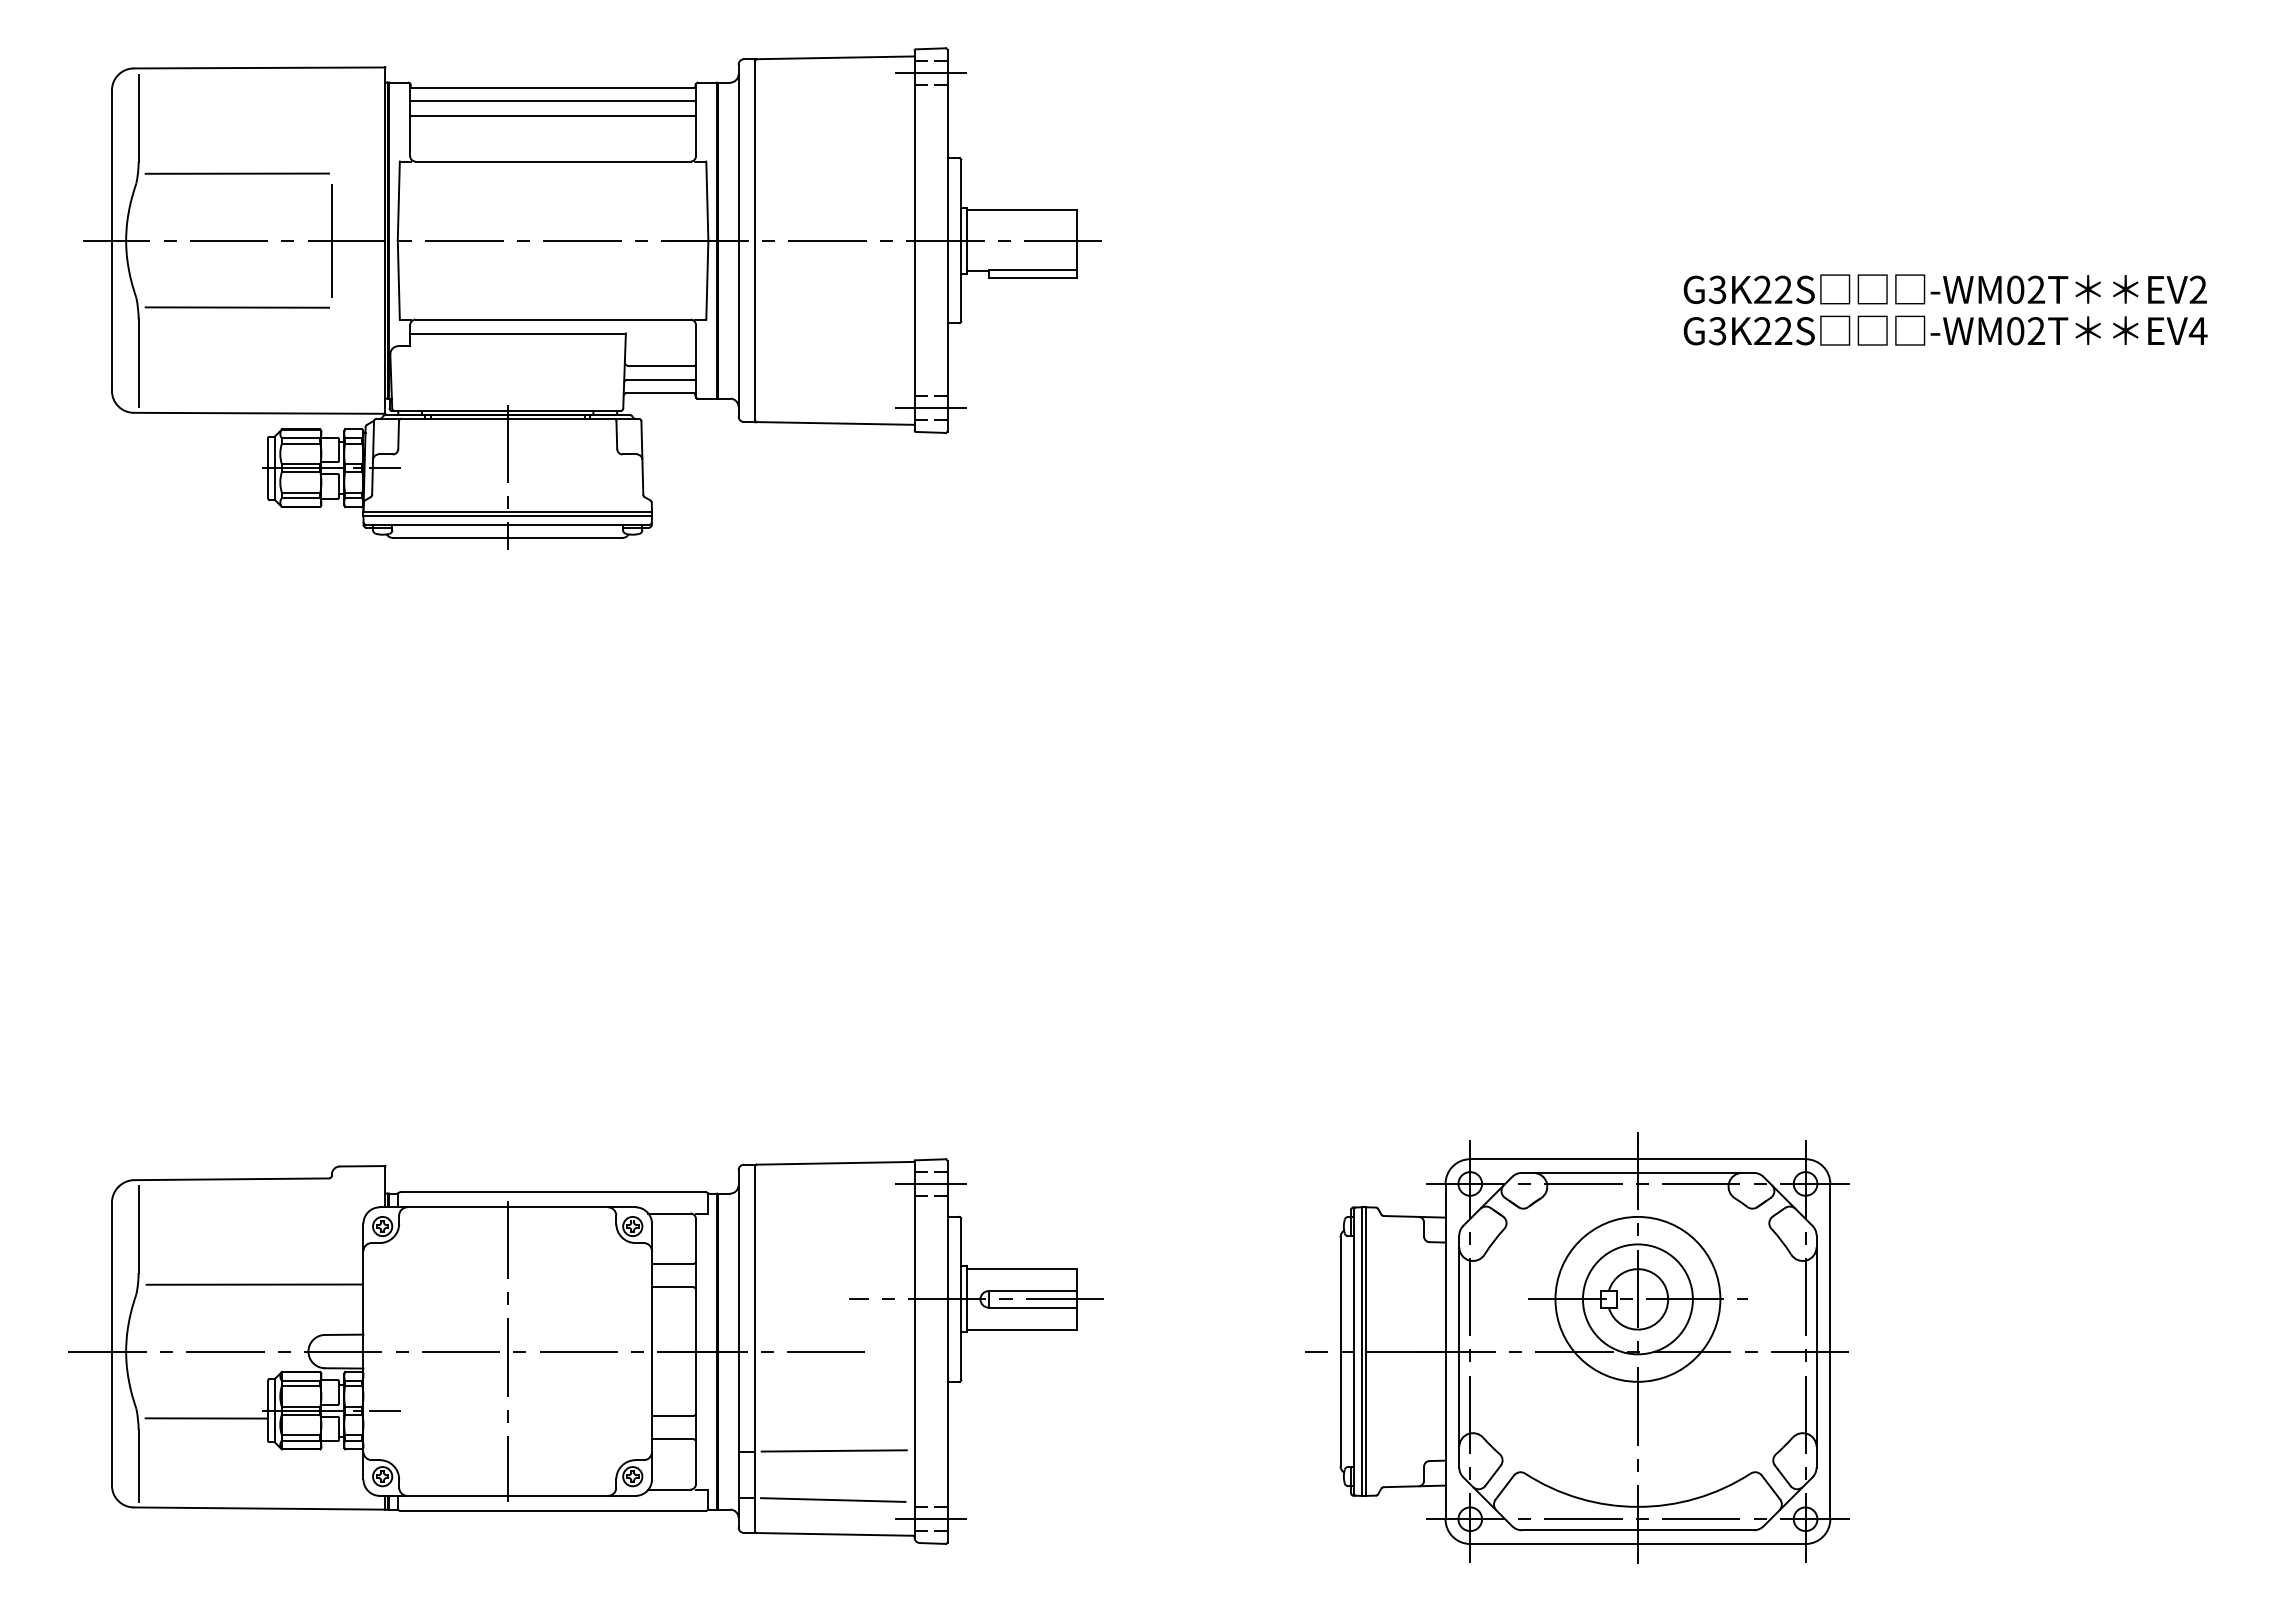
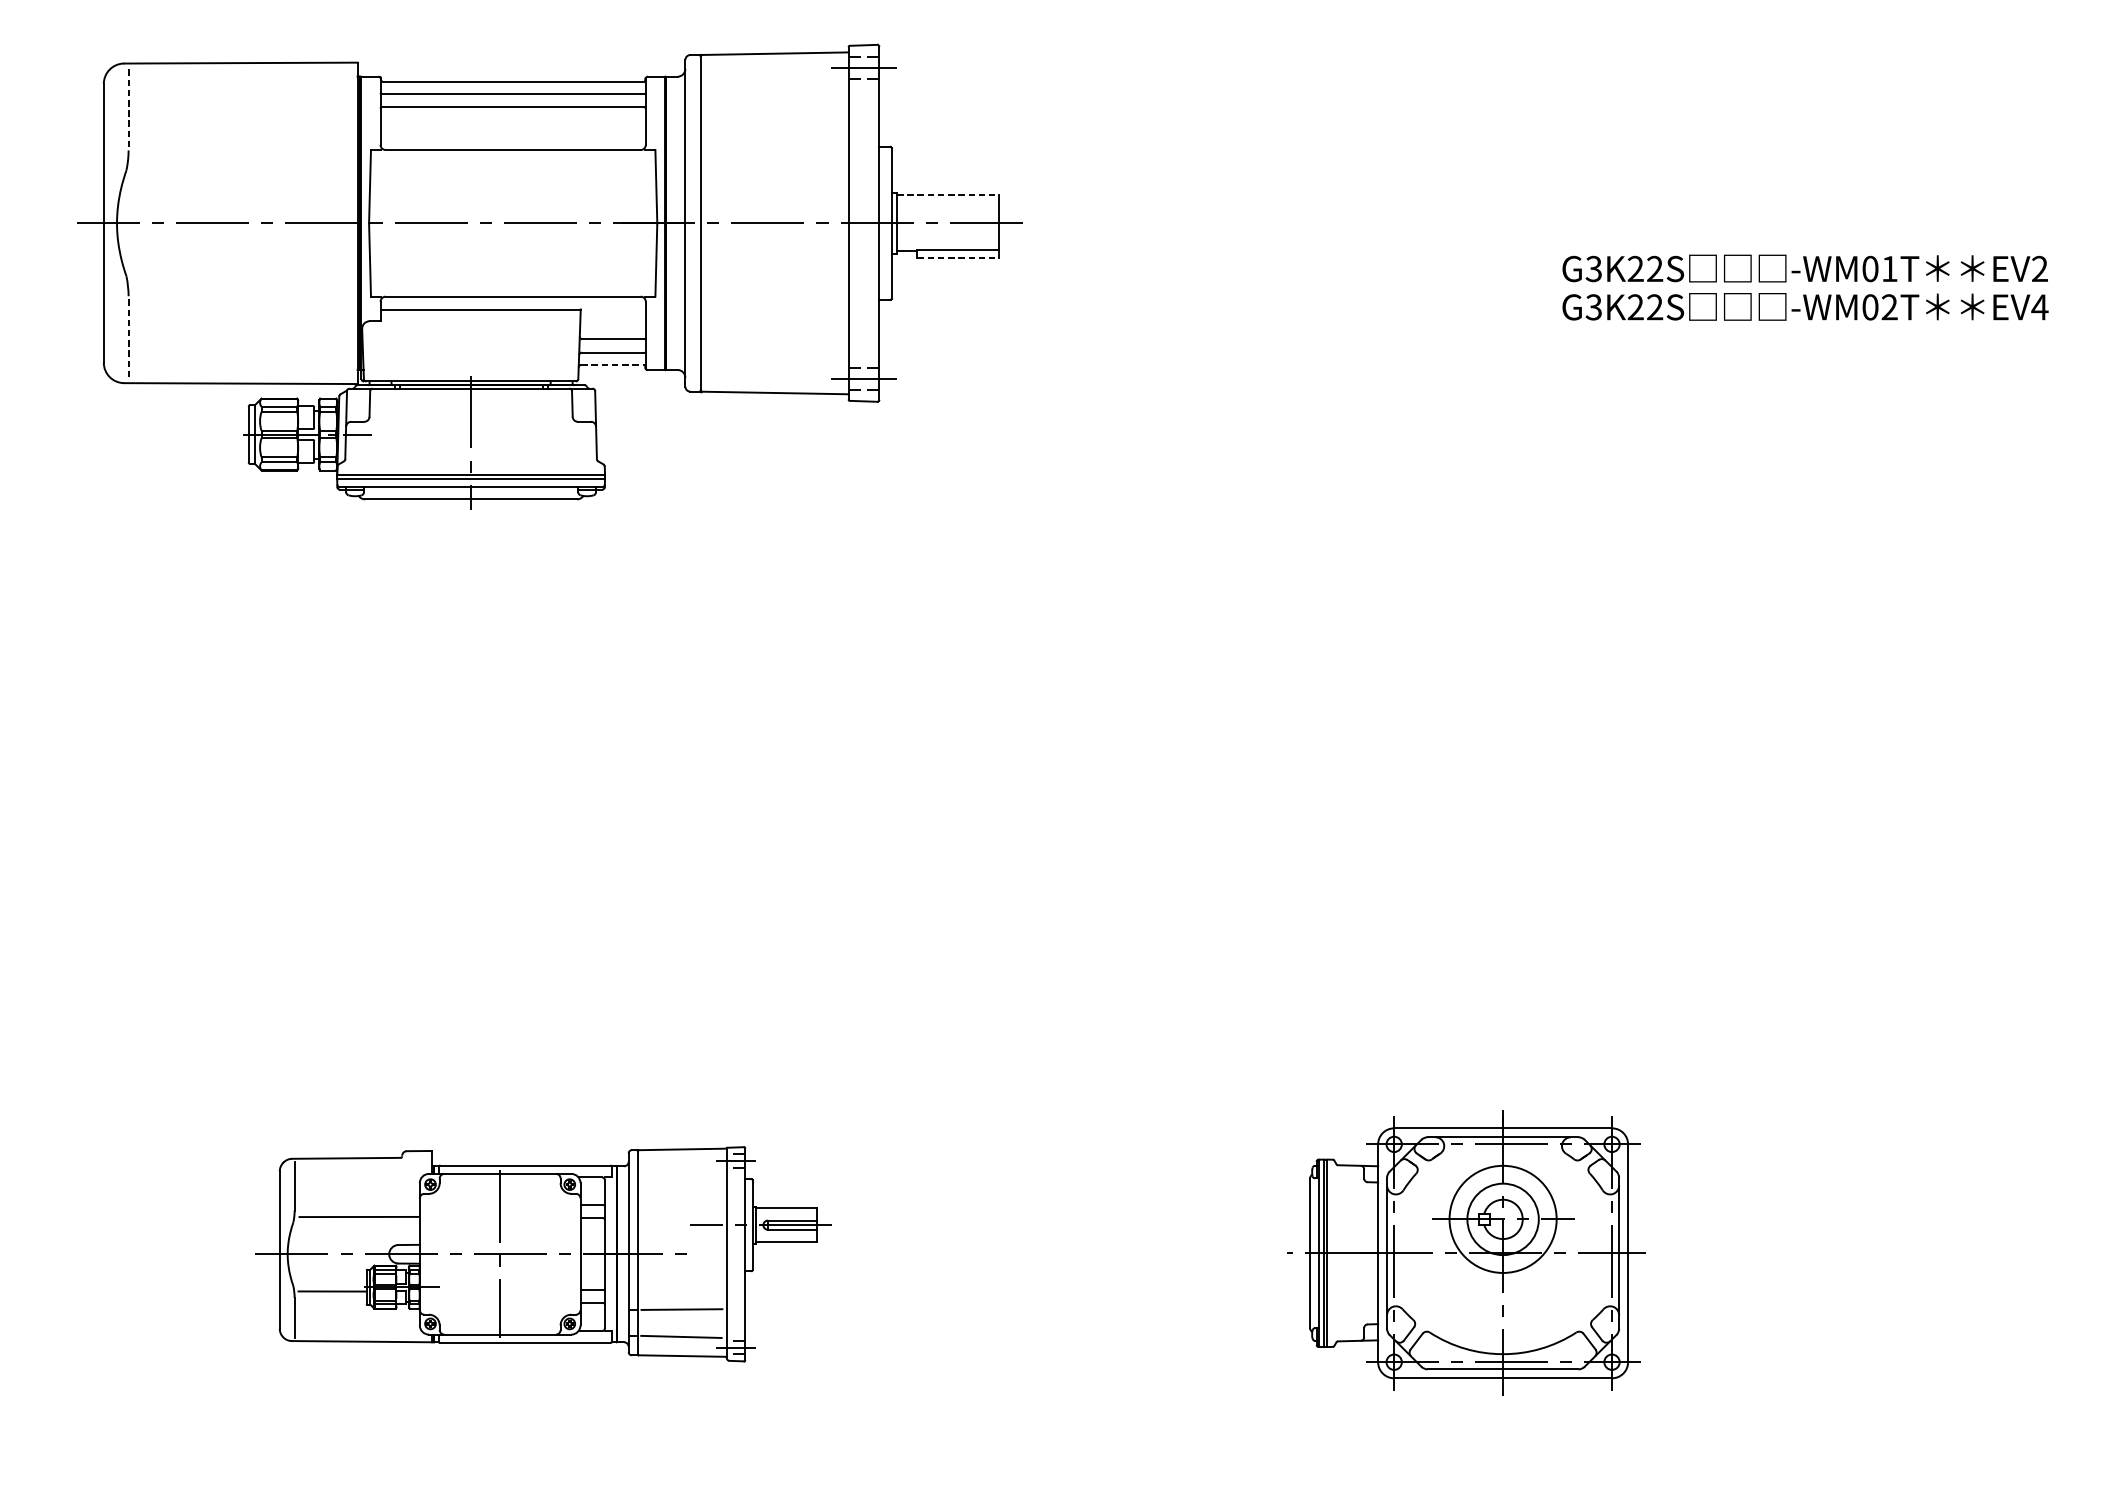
line: (138, 118) -> (128, 109), solid -> dashed
line: (237, 173) -> (220, 161), removed
line: (1021, 210) -> (947, 195), solid -> dashed
line: (331, 240) -> (307, 223), removed
line: (1032, 277) -> (958, 257), solid -> dashed
text: (2036, 289) -> (1889, 268), -WM02T -> -WM01T
line: (237, 307) -> (220, 285), removed
line: (138, 362) -> (128, 336), solid -> dashed
line: (660, 393) -> (612, 365), solid -> dashed
part: (1577, 1347) -> (1463, 1250), size x0.7
part: (585, 1351) -> (543, 1254), size x0.6

